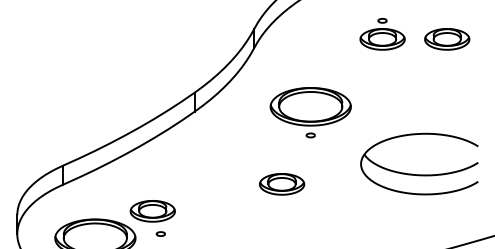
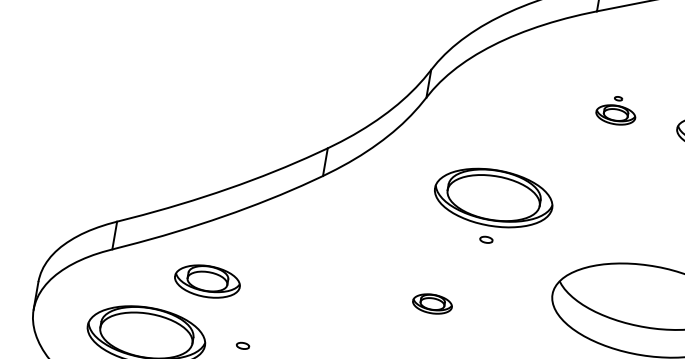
part: (382, 34) -> (616, 110), size x0.6
part: (282, 184) -> (432, 304), size x0.6
part: (152, 211) -> (206, 281), moved

